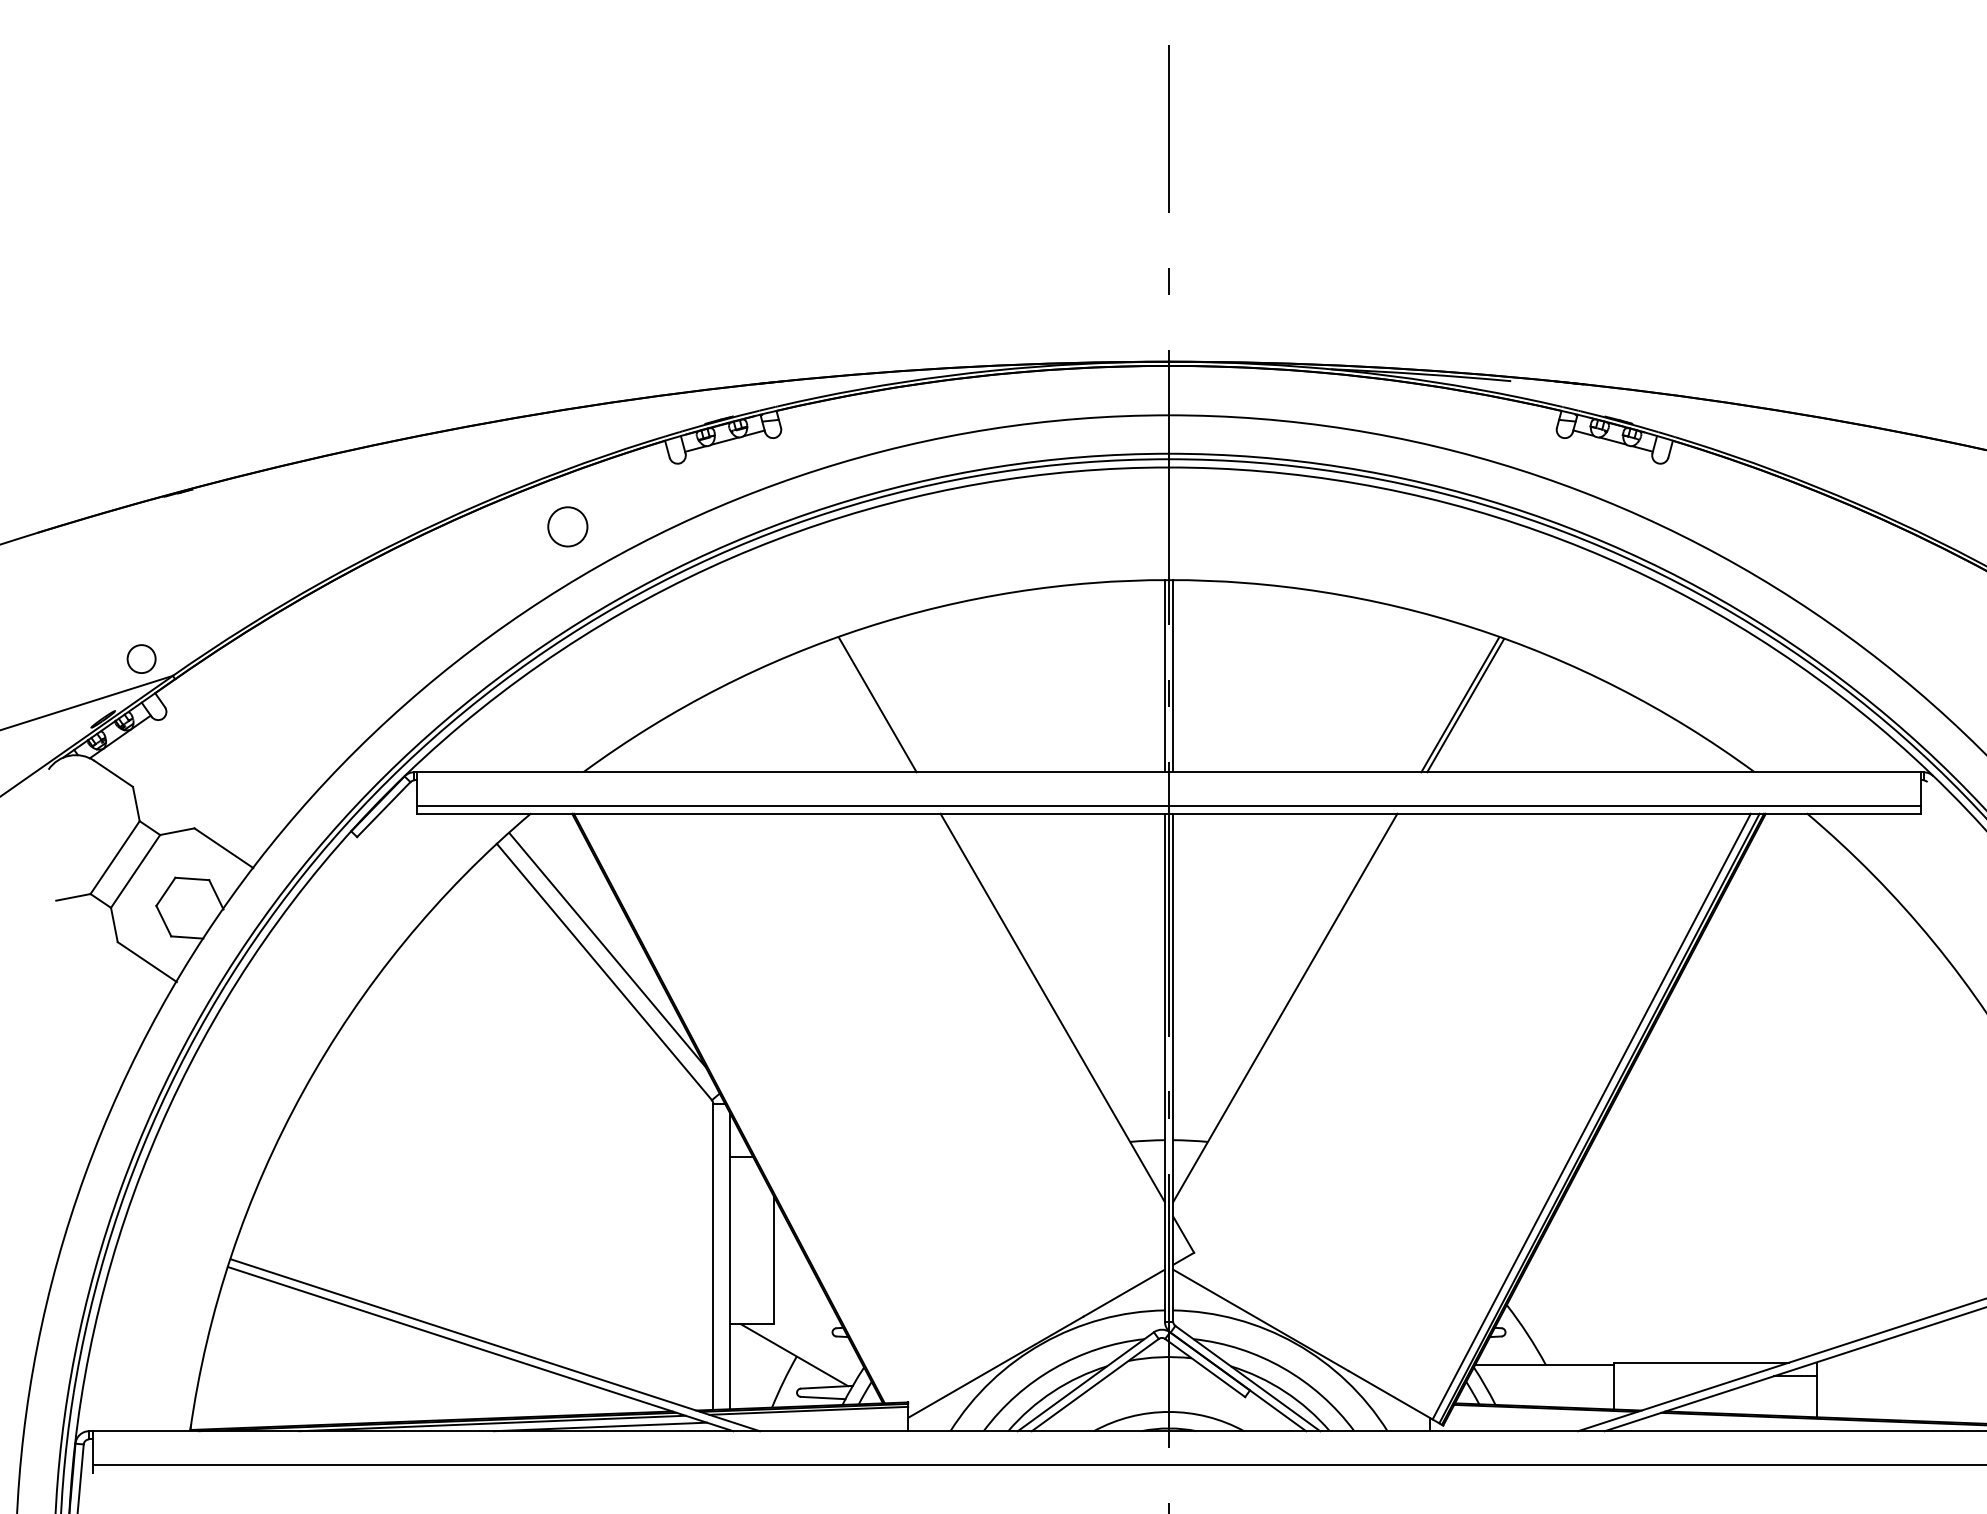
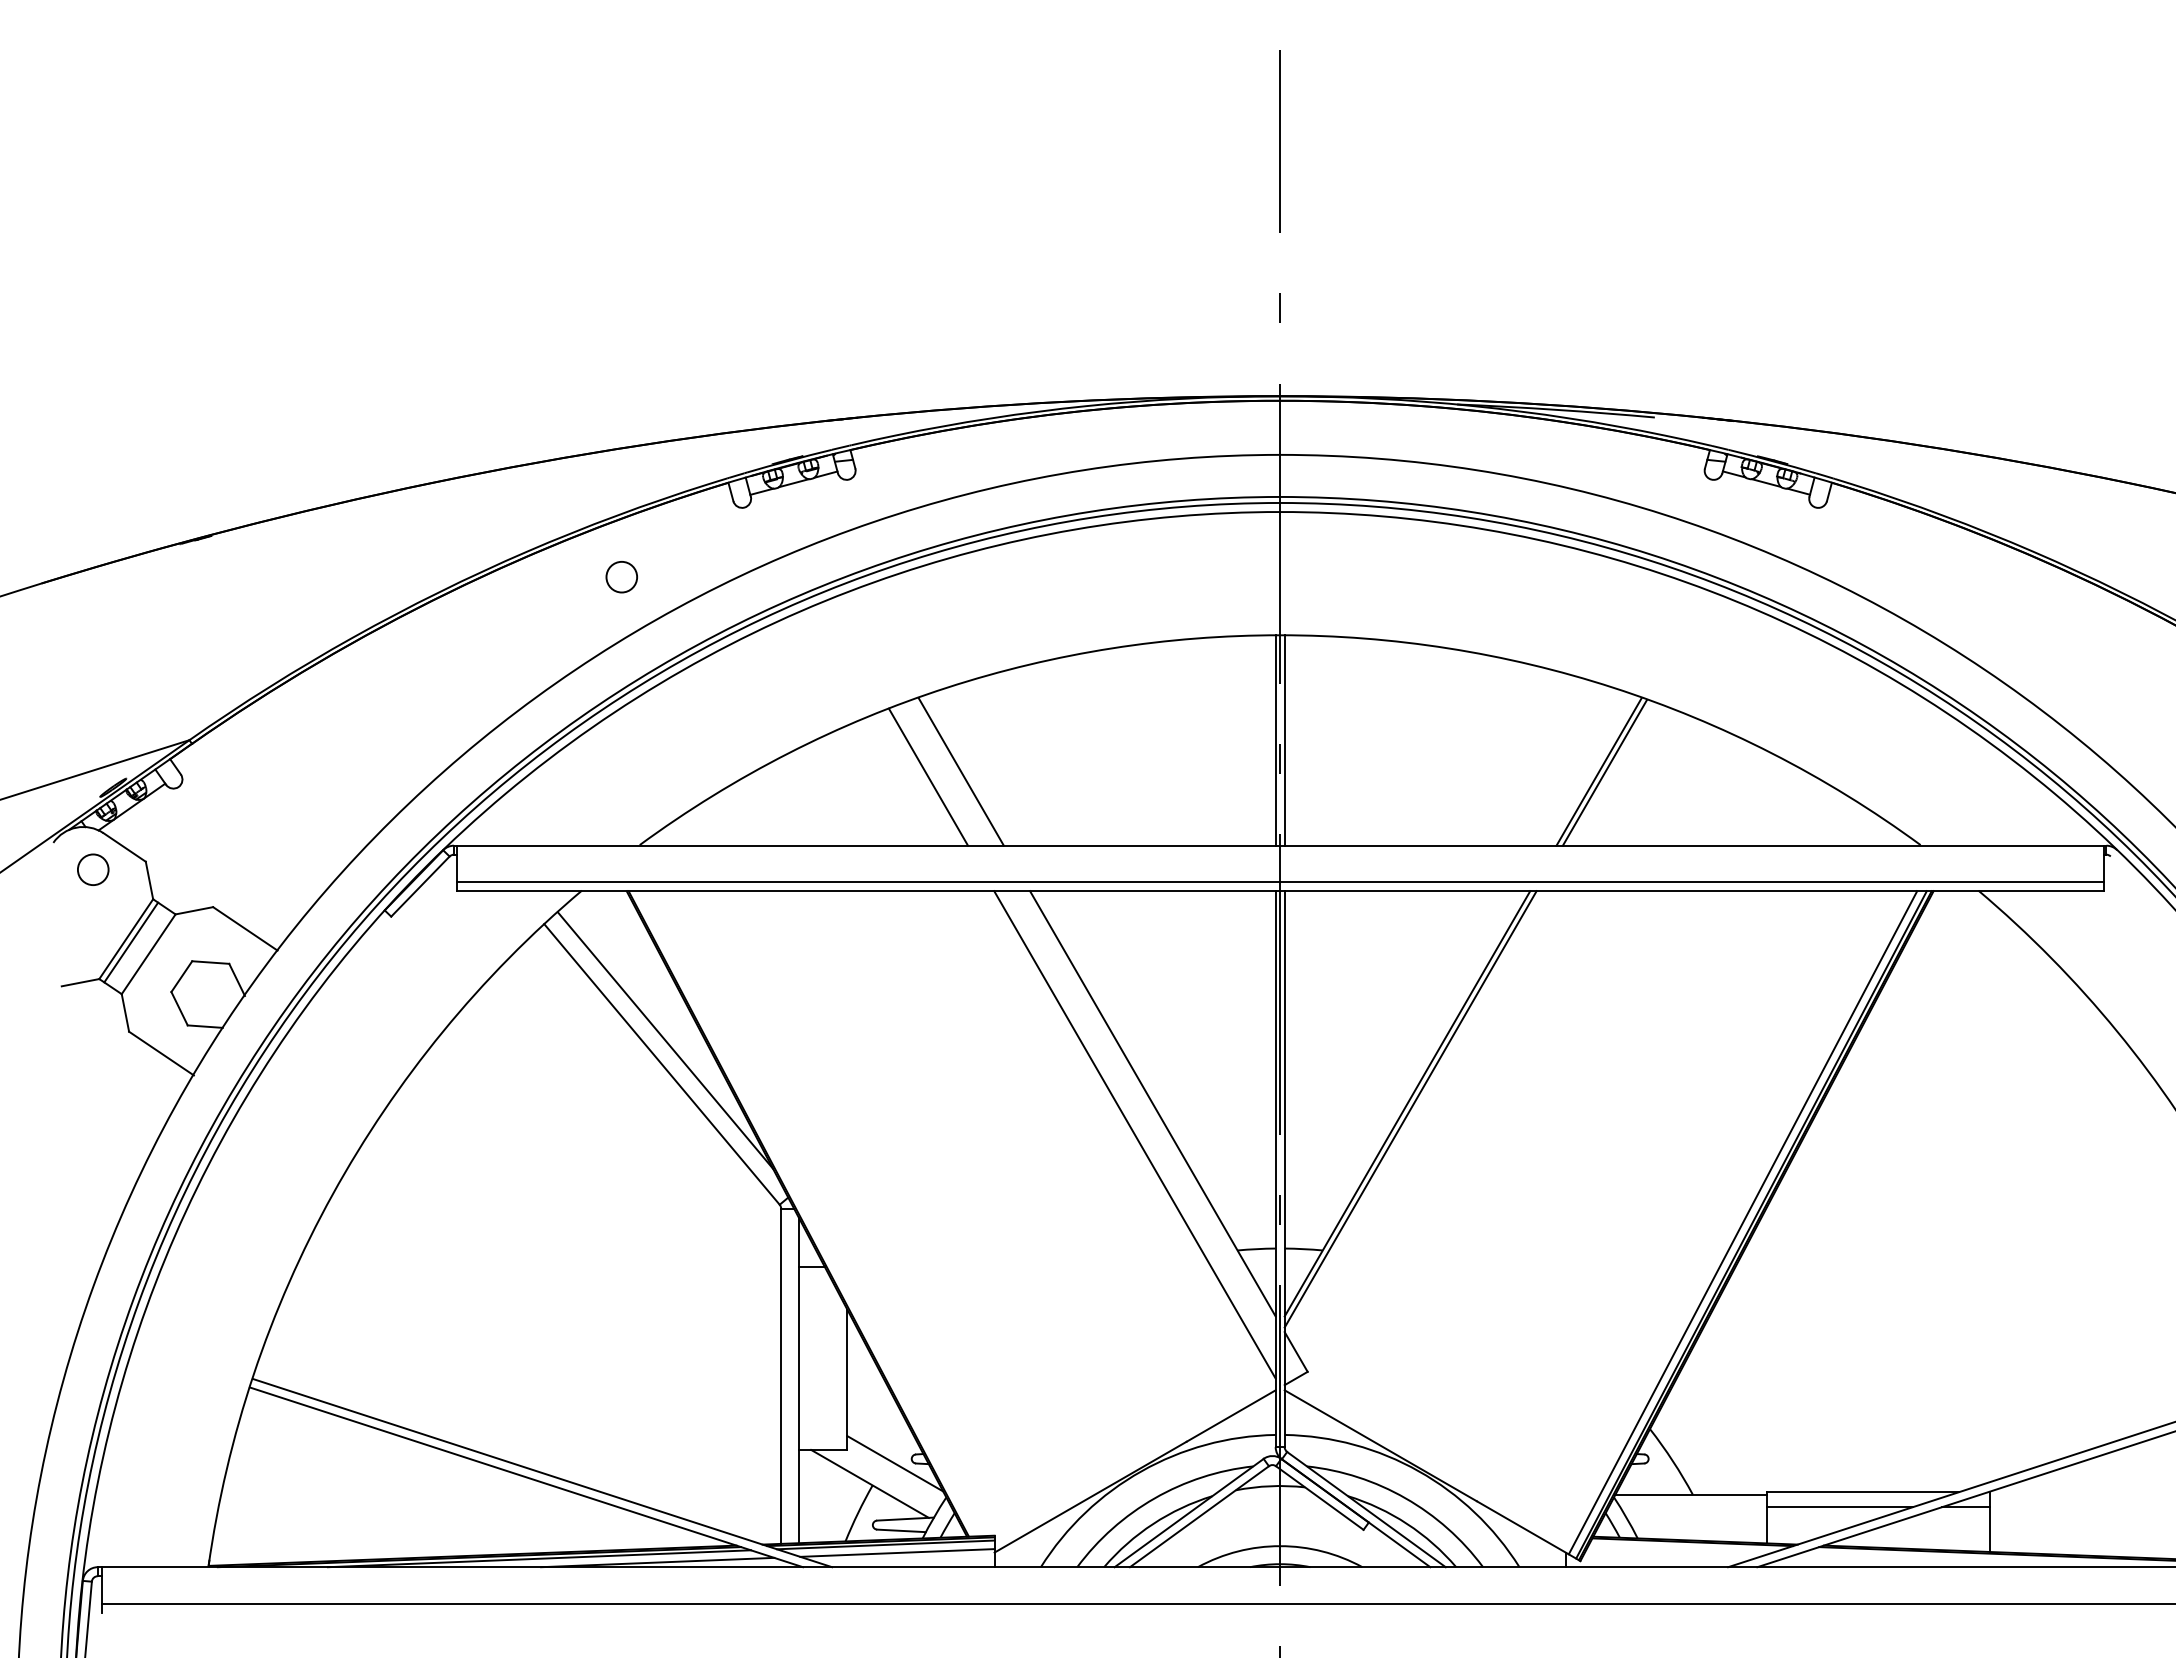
circle: (567, 527) -> (621, 577), size x0.71
circle: (141, 658) -> (93, 869), moved
line: (847, 709) -> (928, 776), added
line: (119, 860) -> (131, 942), added
line: (1288, 1013) -> (1410, 1109), added
line: (1035, 1036) -> (1134, 1134), added
line: (817, 1336) -> (895, 1463), added
line: (1680, 1376) -> (1840, 1507), added
line: (819, 1417) -> (897, 1552), added

